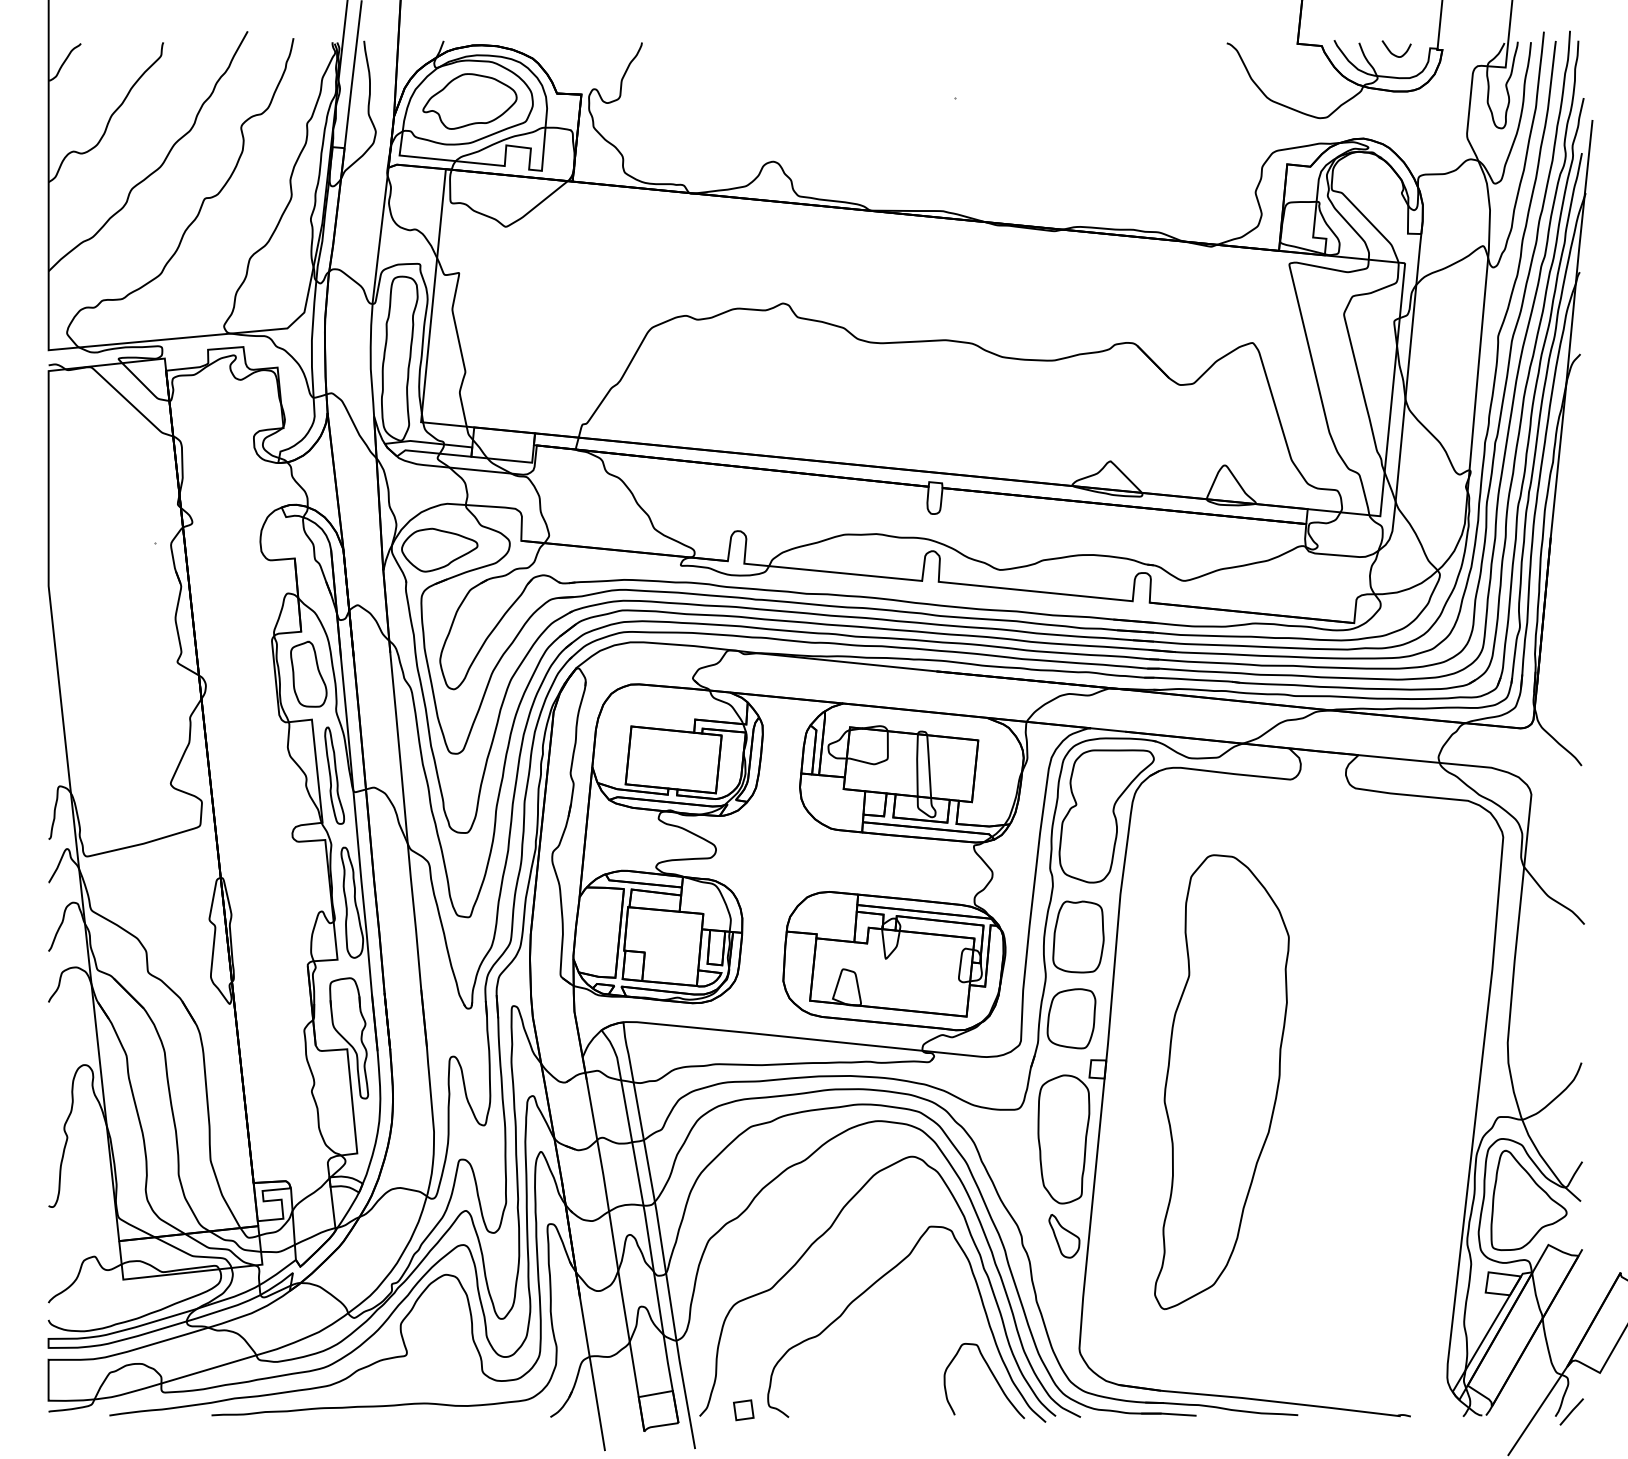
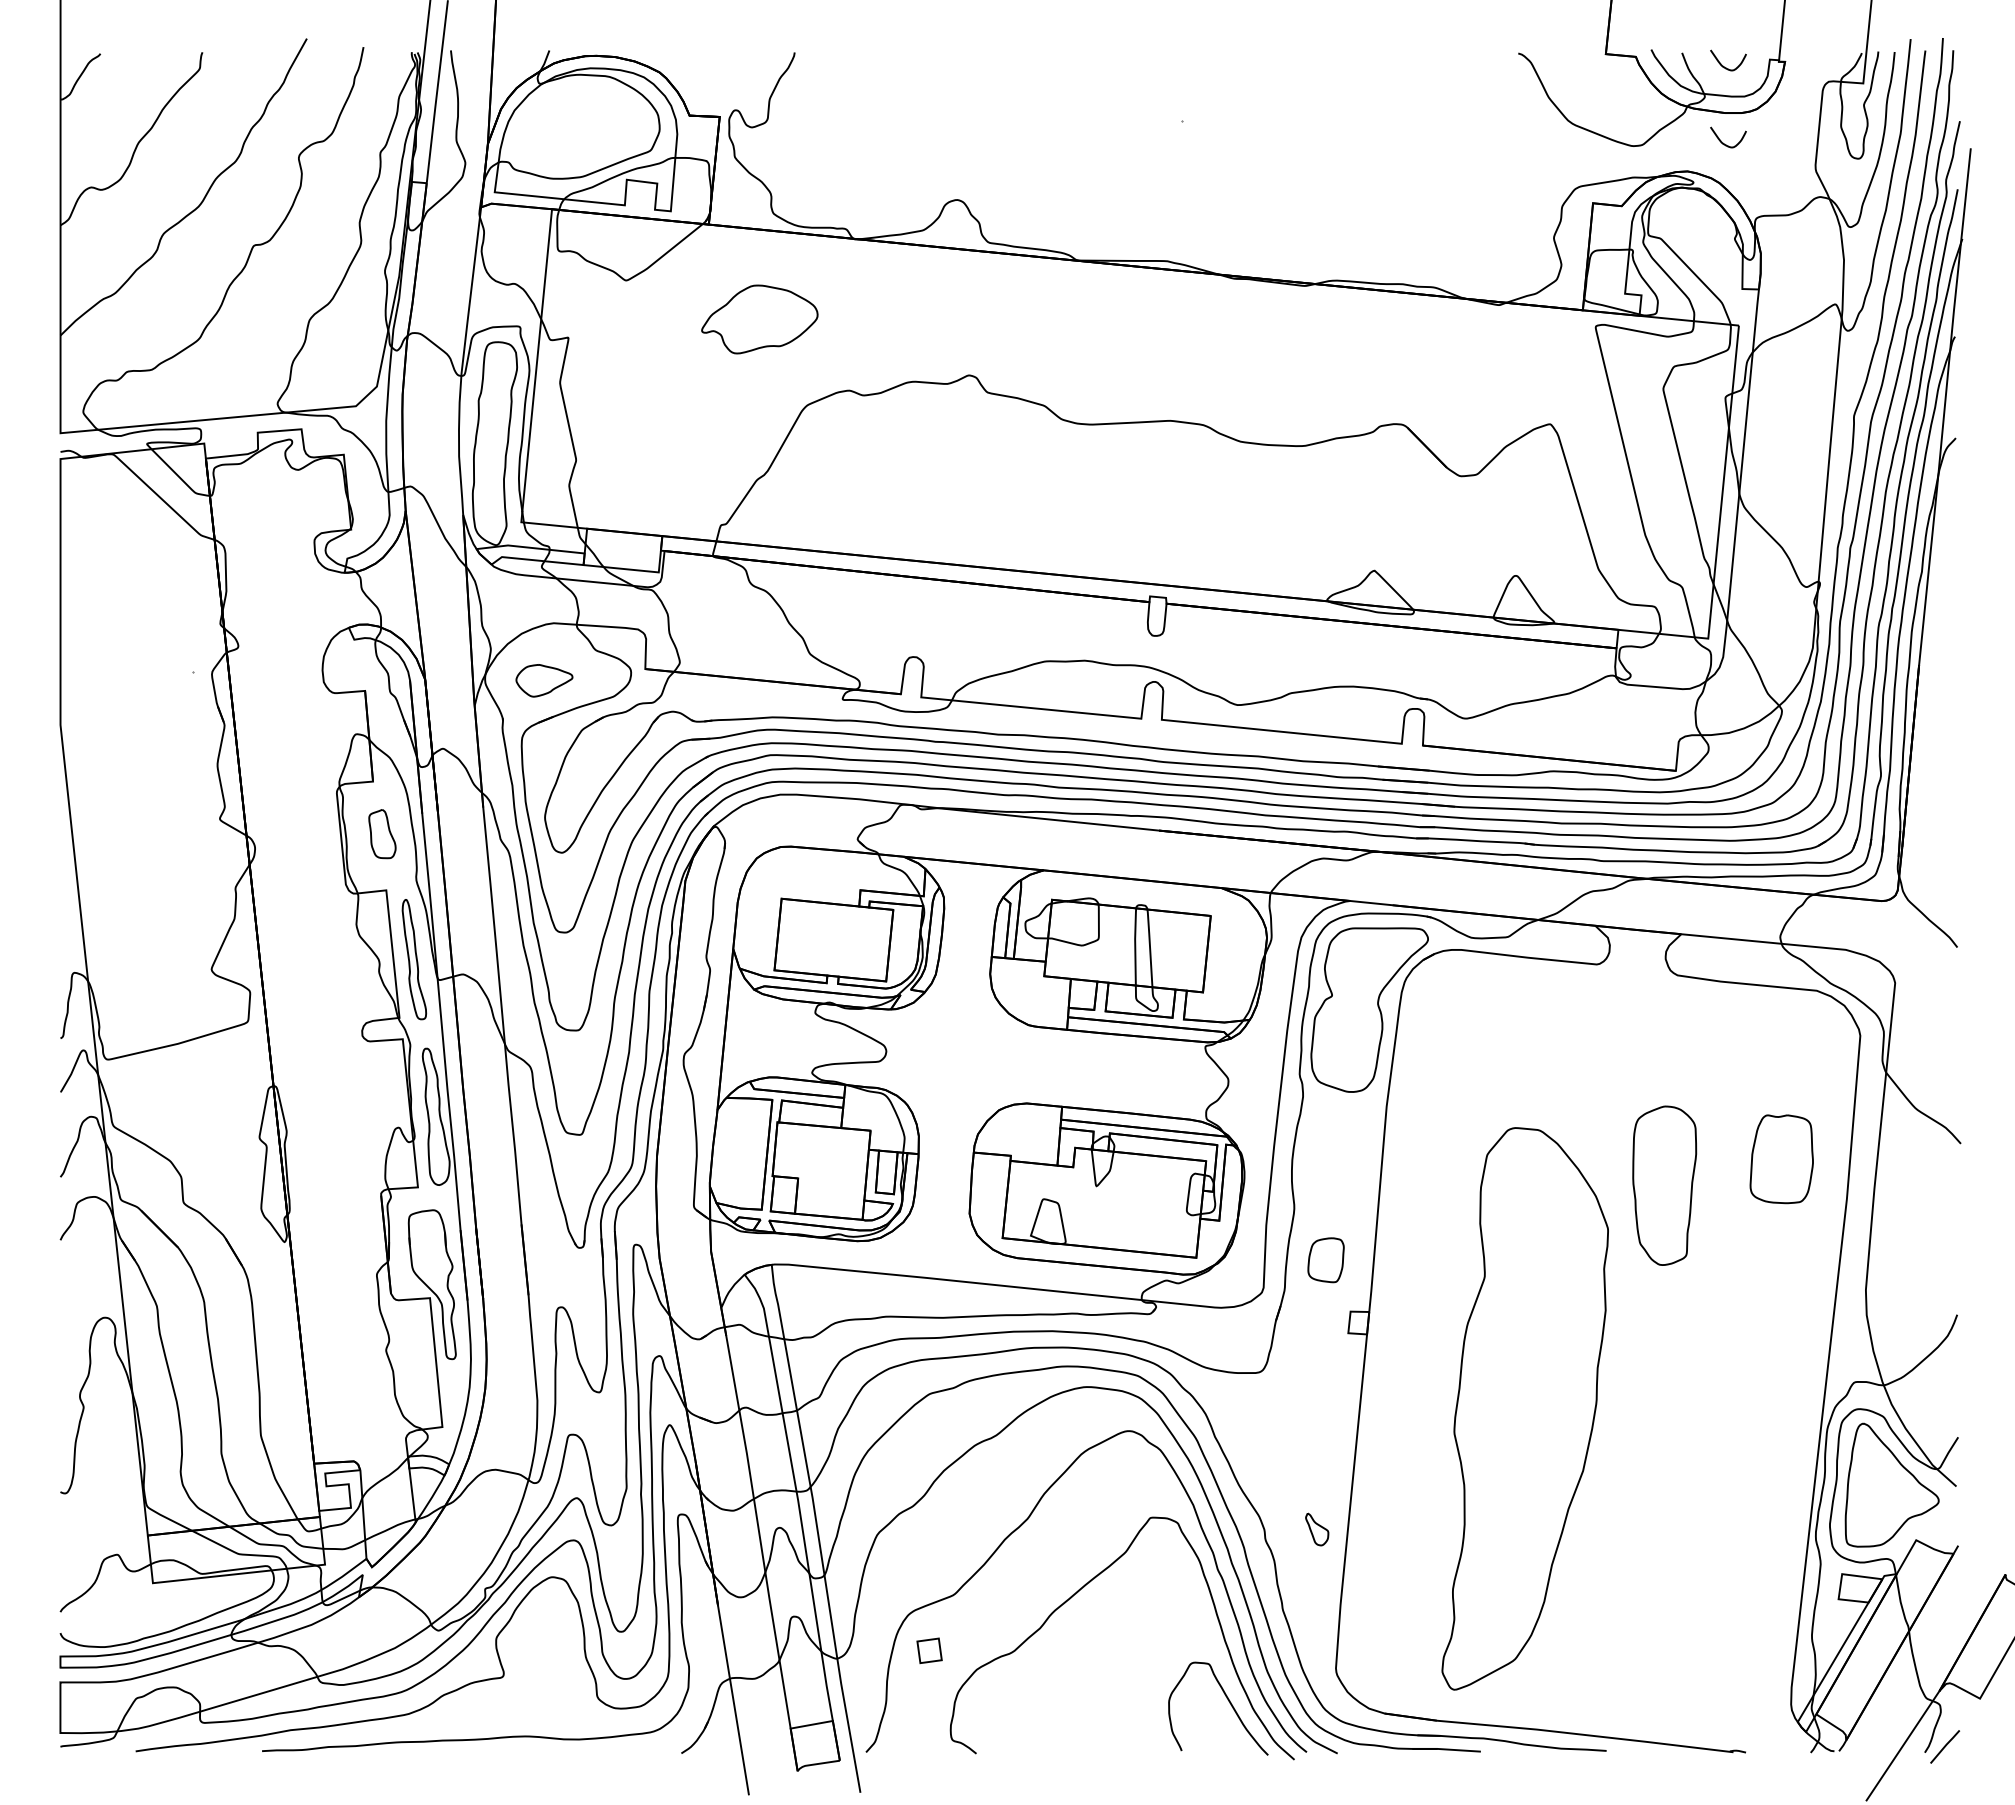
part: (469, 101) -> (759, 319), moved
curve: (1392, 115) -> (1723, 142), added
part: (439, 550) -> (544, 680), size x0.6
part: (308, 673) -> (382, 833), size x0.6
part: (1078, 937) -> (1781, 1159), moved
part: (1071, 1018) -> (1325, 1259), size x0.6
part: (1221, 1081) -> (1524, 1408), moved
part: (1063, 1139) -> (1664, 1185), moved
part: (1063, 1236) -> (1316, 1529), size x0.6
part: (743, 1410) -> (929, 1650), moved

